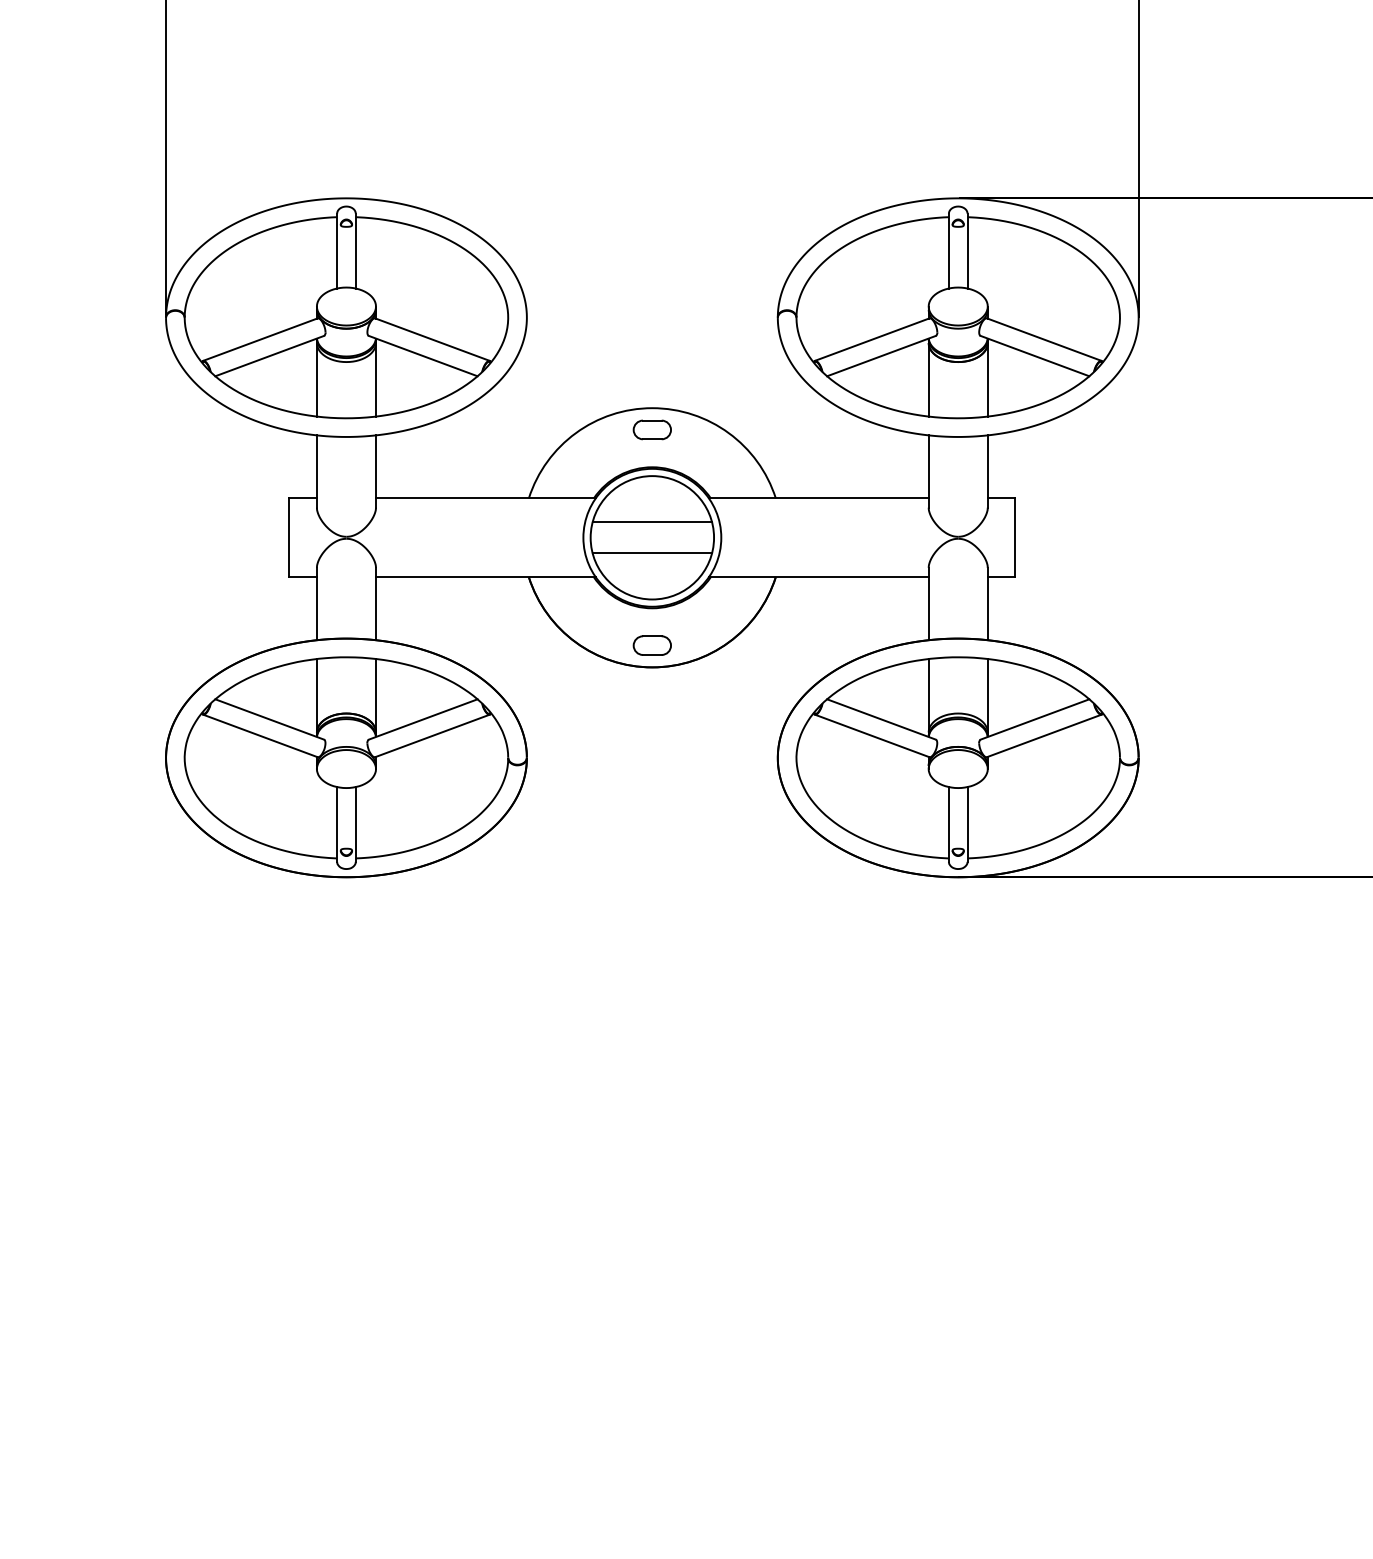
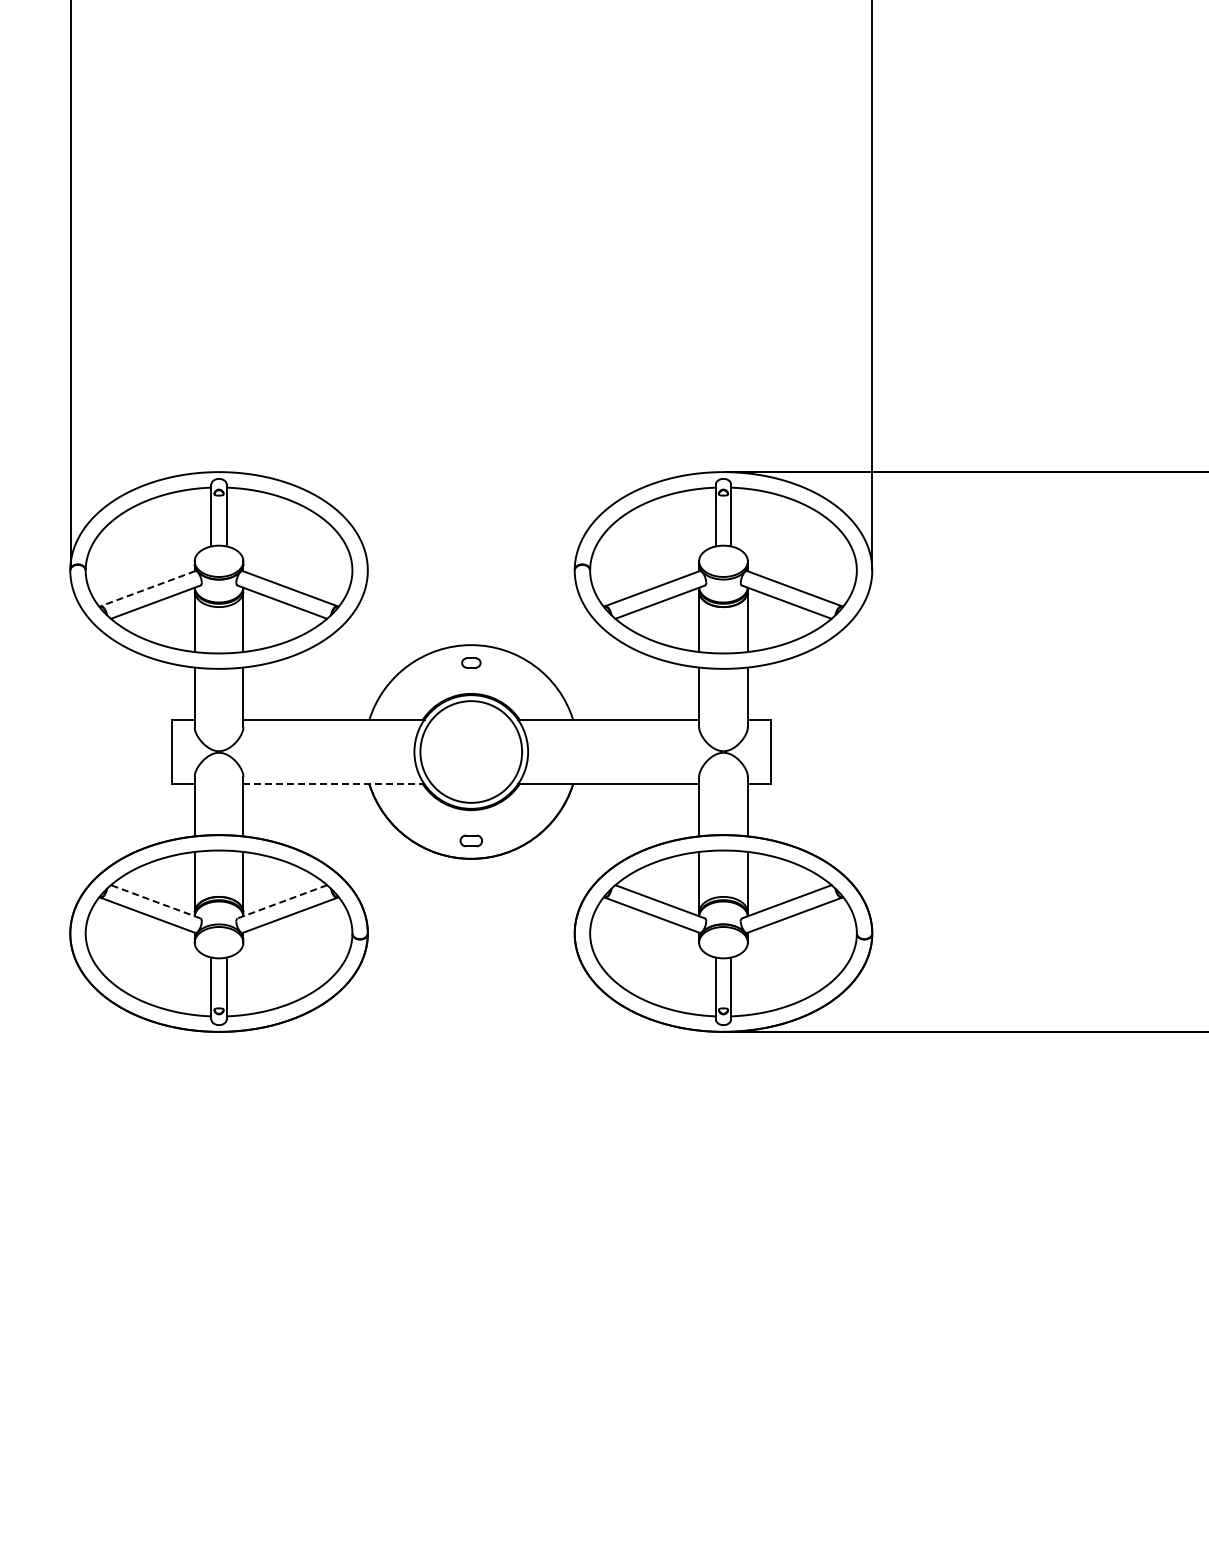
line: (259, 339) -> (147, 588), solid -> dashed
part: (652, 429) -> (471, 662), size x0.6
line: (652, 522) -> (471, 739), removed
line: (652, 552) -> (471, 764), removed
line: (486, 577) -> (334, 784), solid -> dashed
part: (652, 645) -> (471, 840), size x0.7
line: (269, 719) -> (155, 901), solid -> dashed
line: (423, 719) -> (282, 901), solid -> dashed

